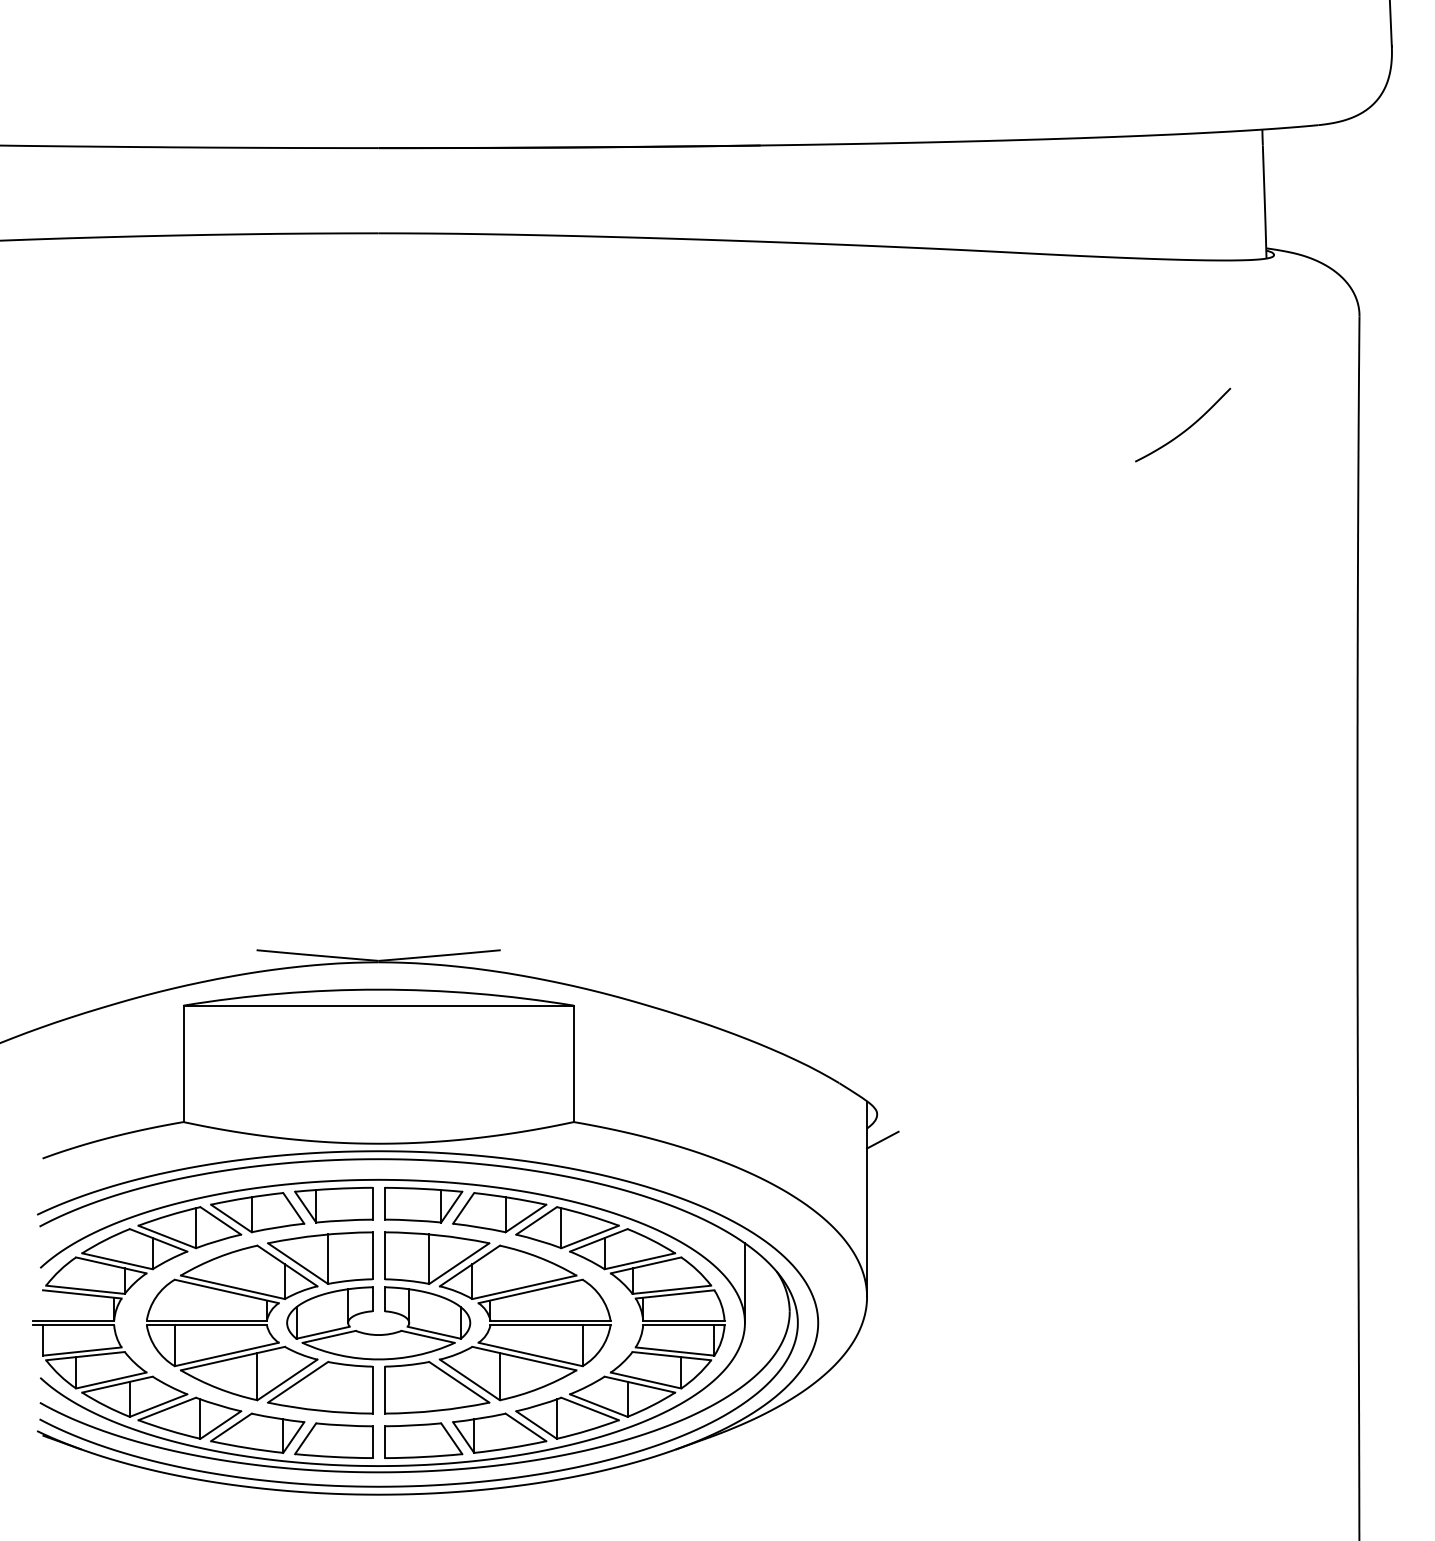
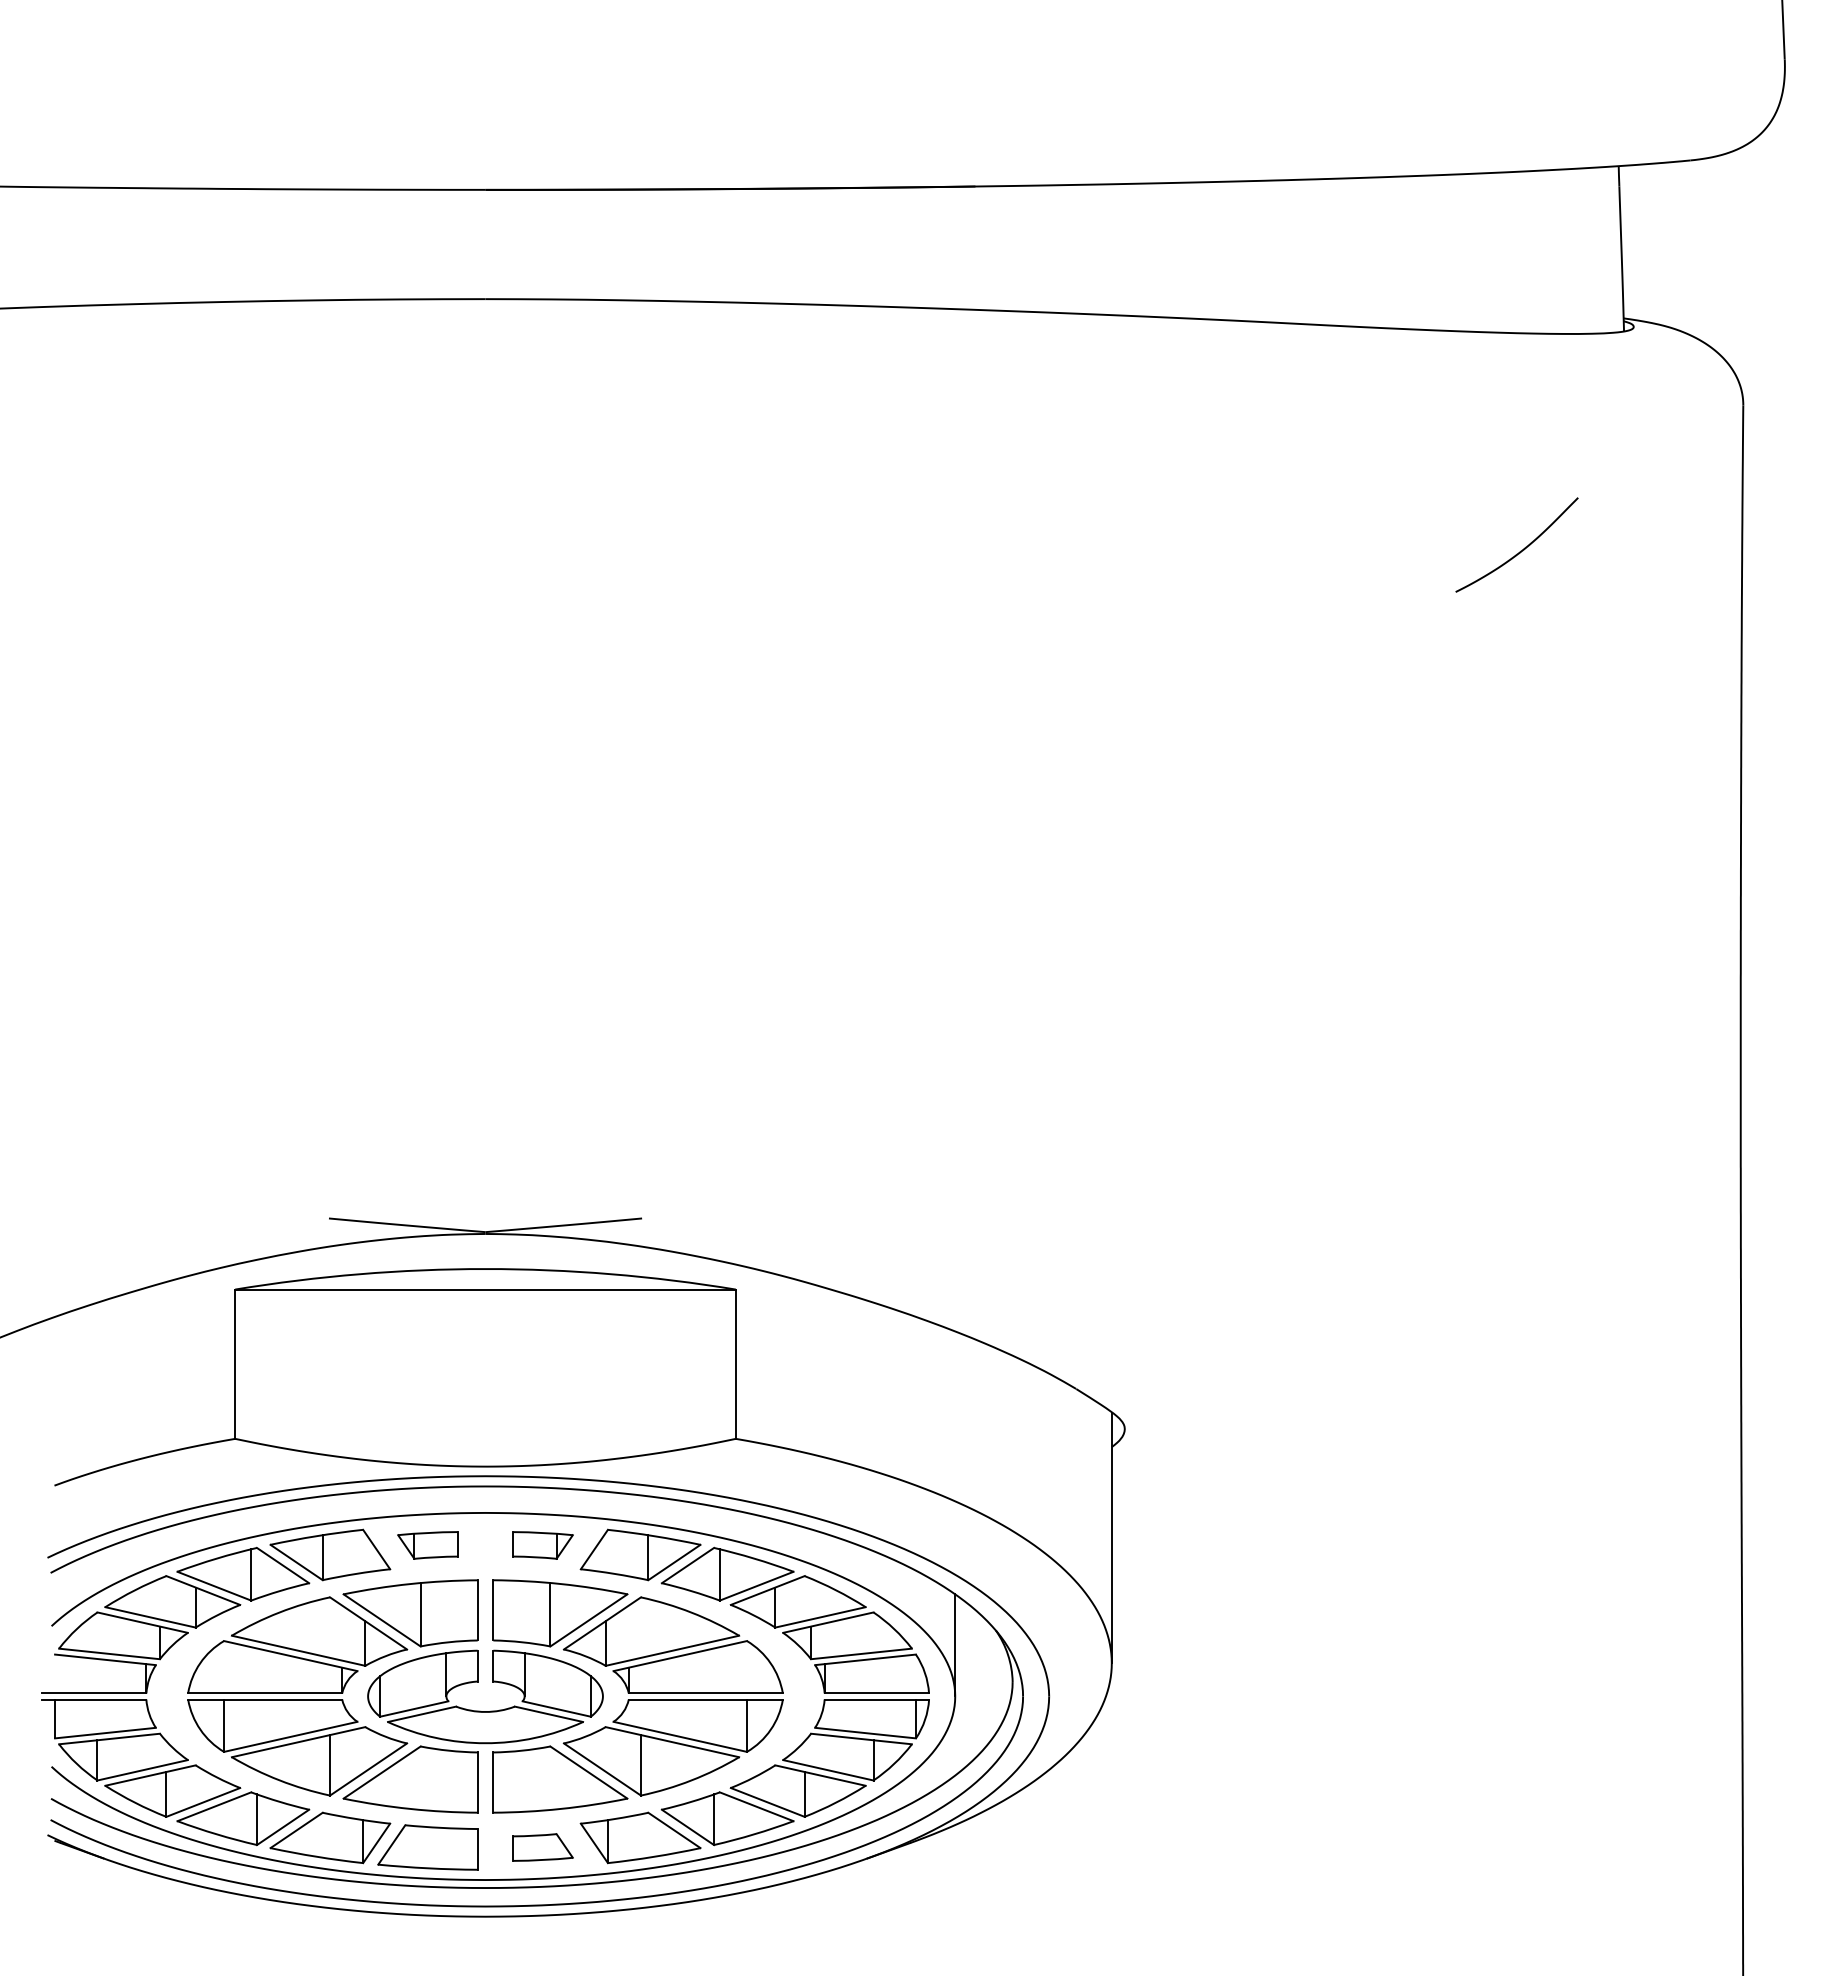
line: (882, 1139) -> (1131, 1461), removed
part: (333, 1205) -> (427, 1545), size x0.6
part: (423, 1205) -> (542, 1545), size x0.6
part: (423, 1440) -> (542, 1847), size x0.6

